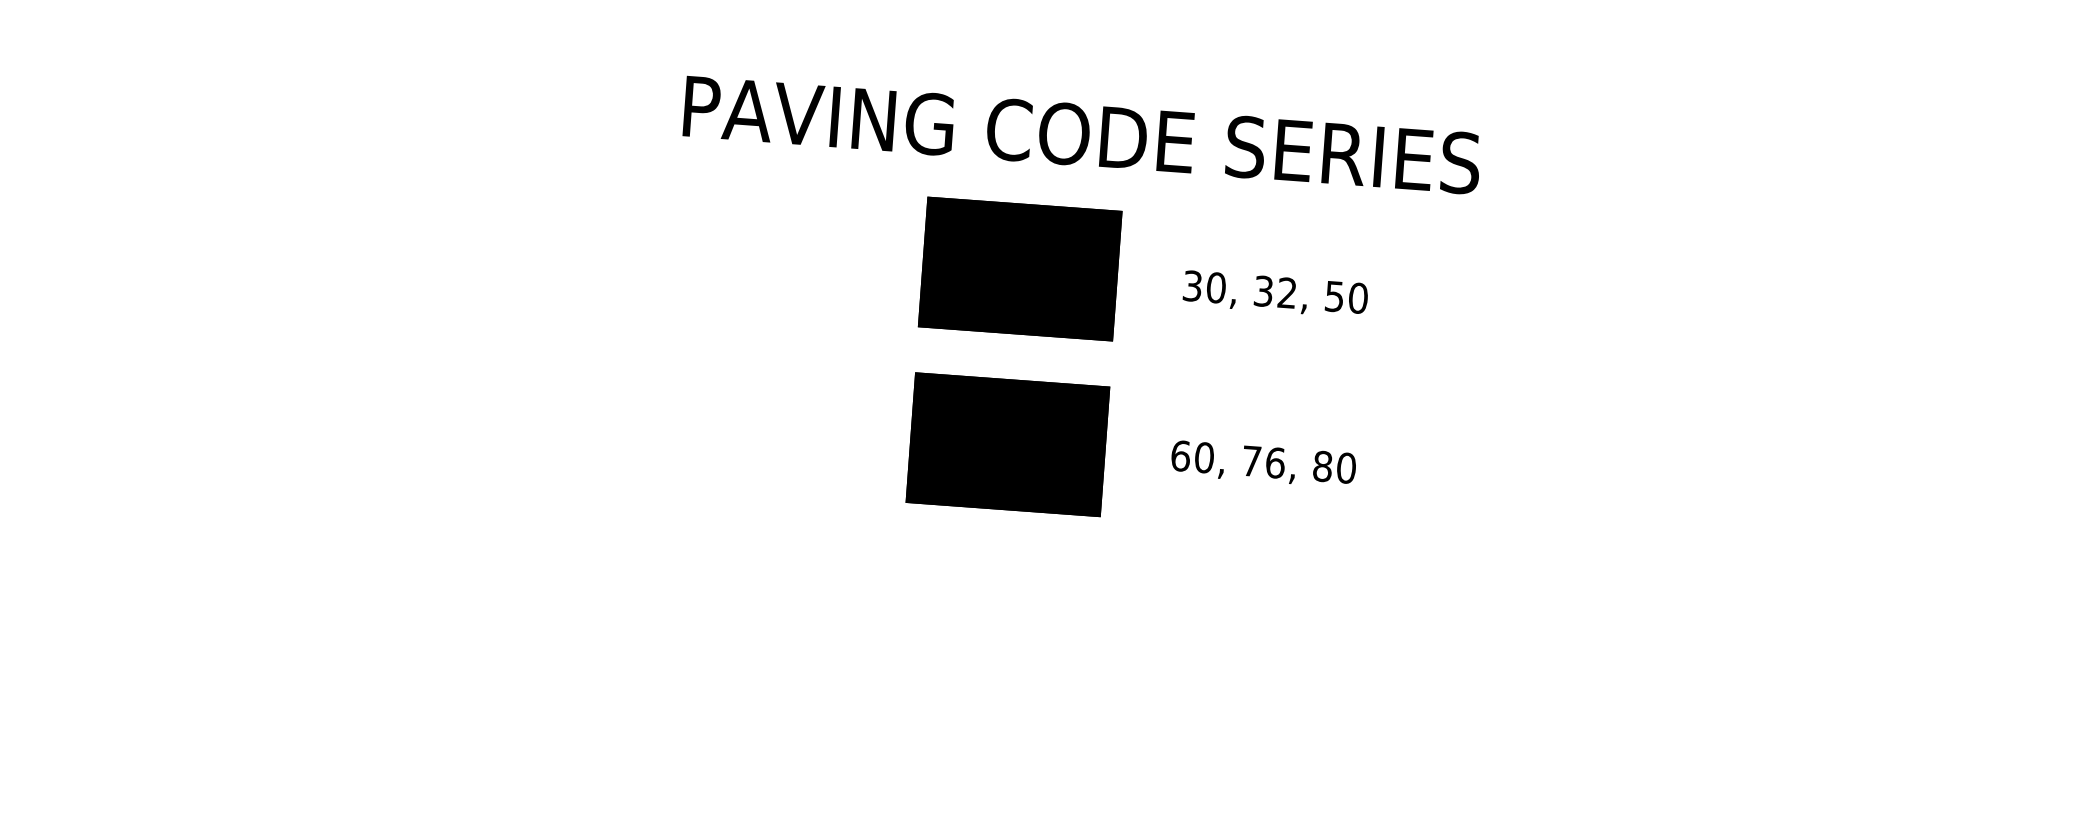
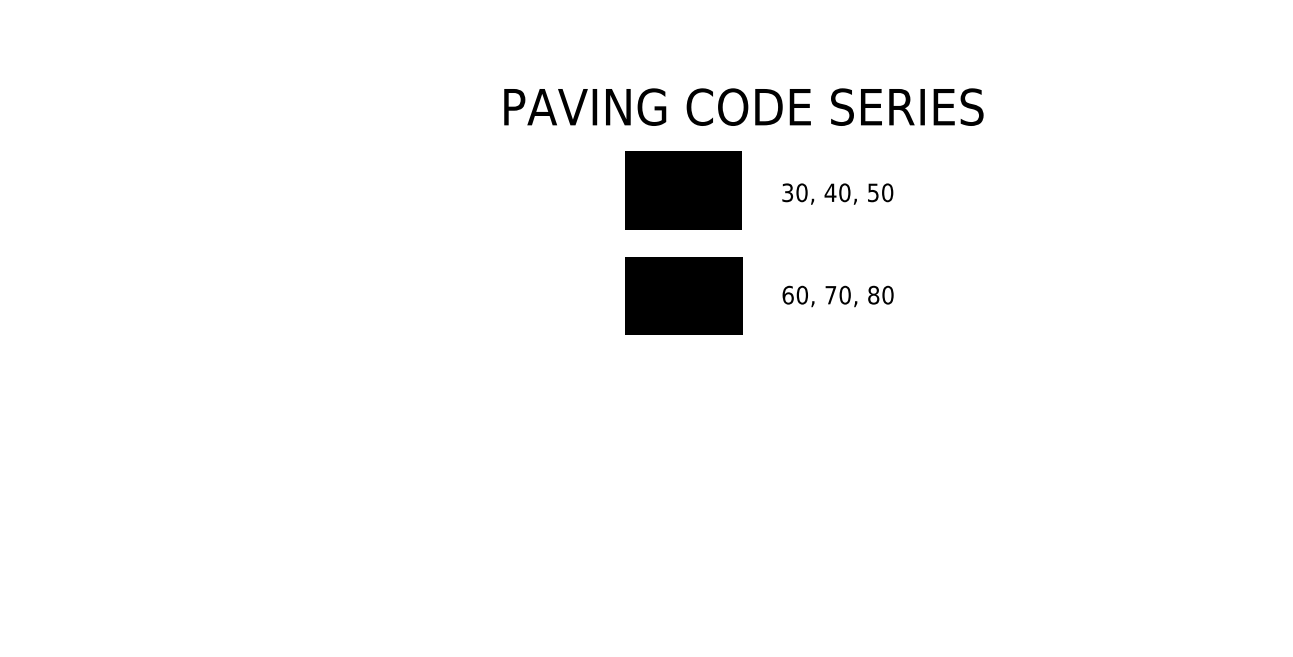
text: (1081, 134) -> (743, 106), moved
text: (1275, 291) -> (837, 192), 32, -> 40,
text: (1274, 461) -> (844, 294), 76, -> 70,

